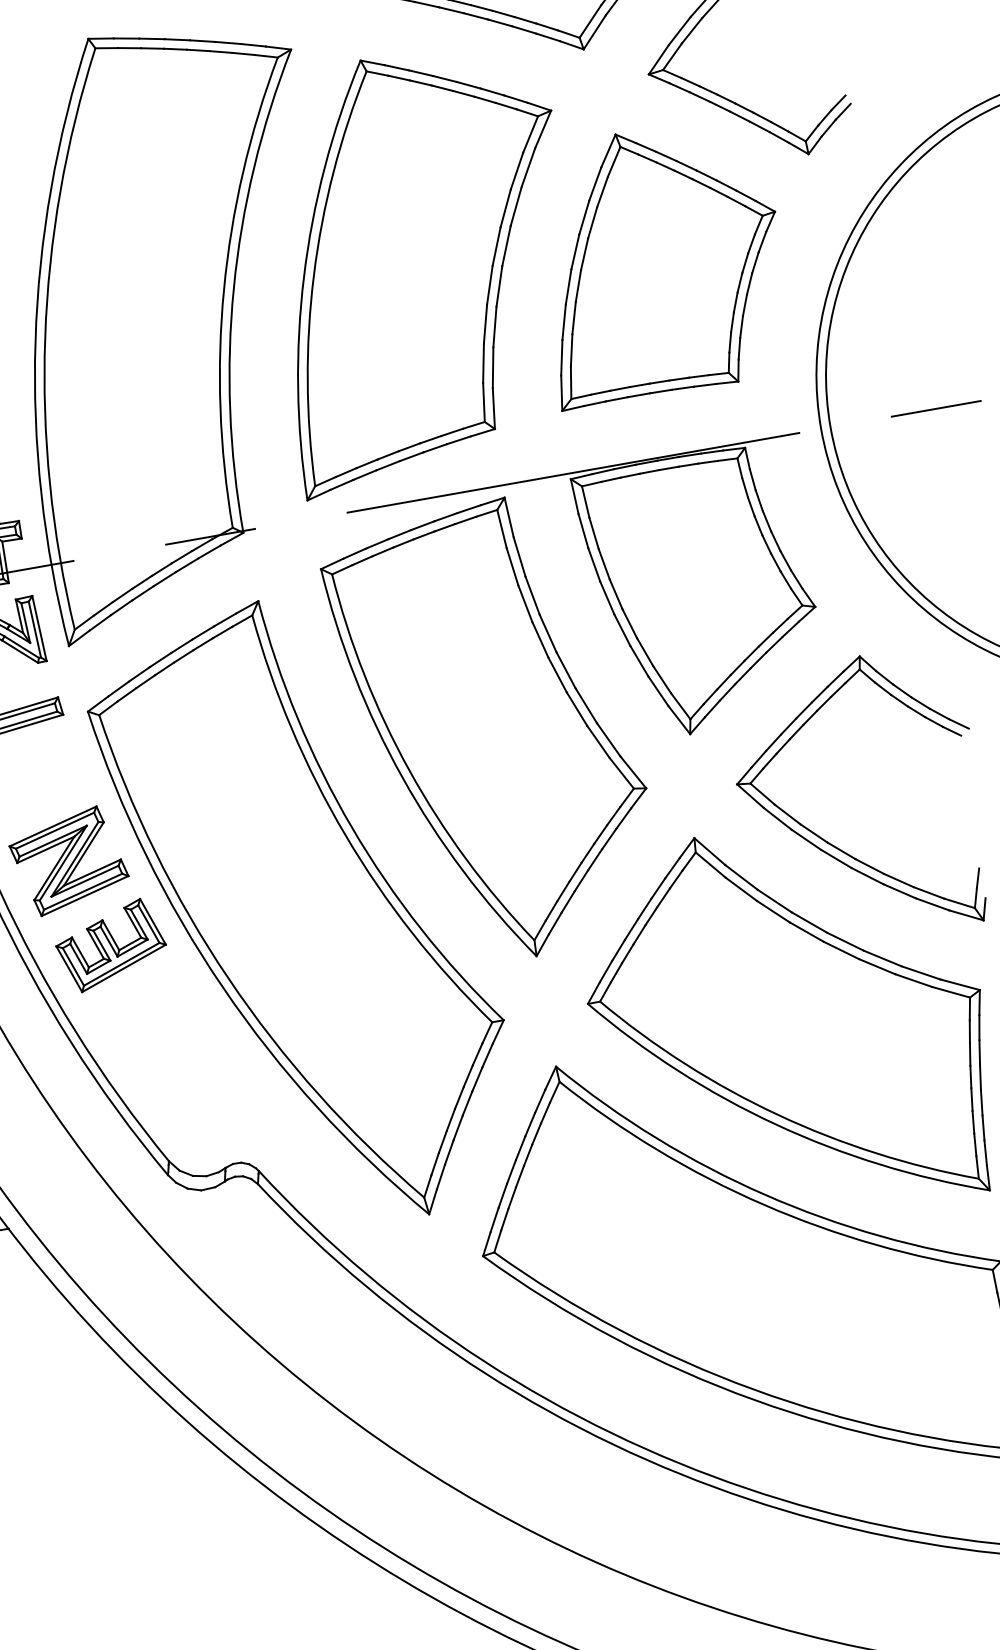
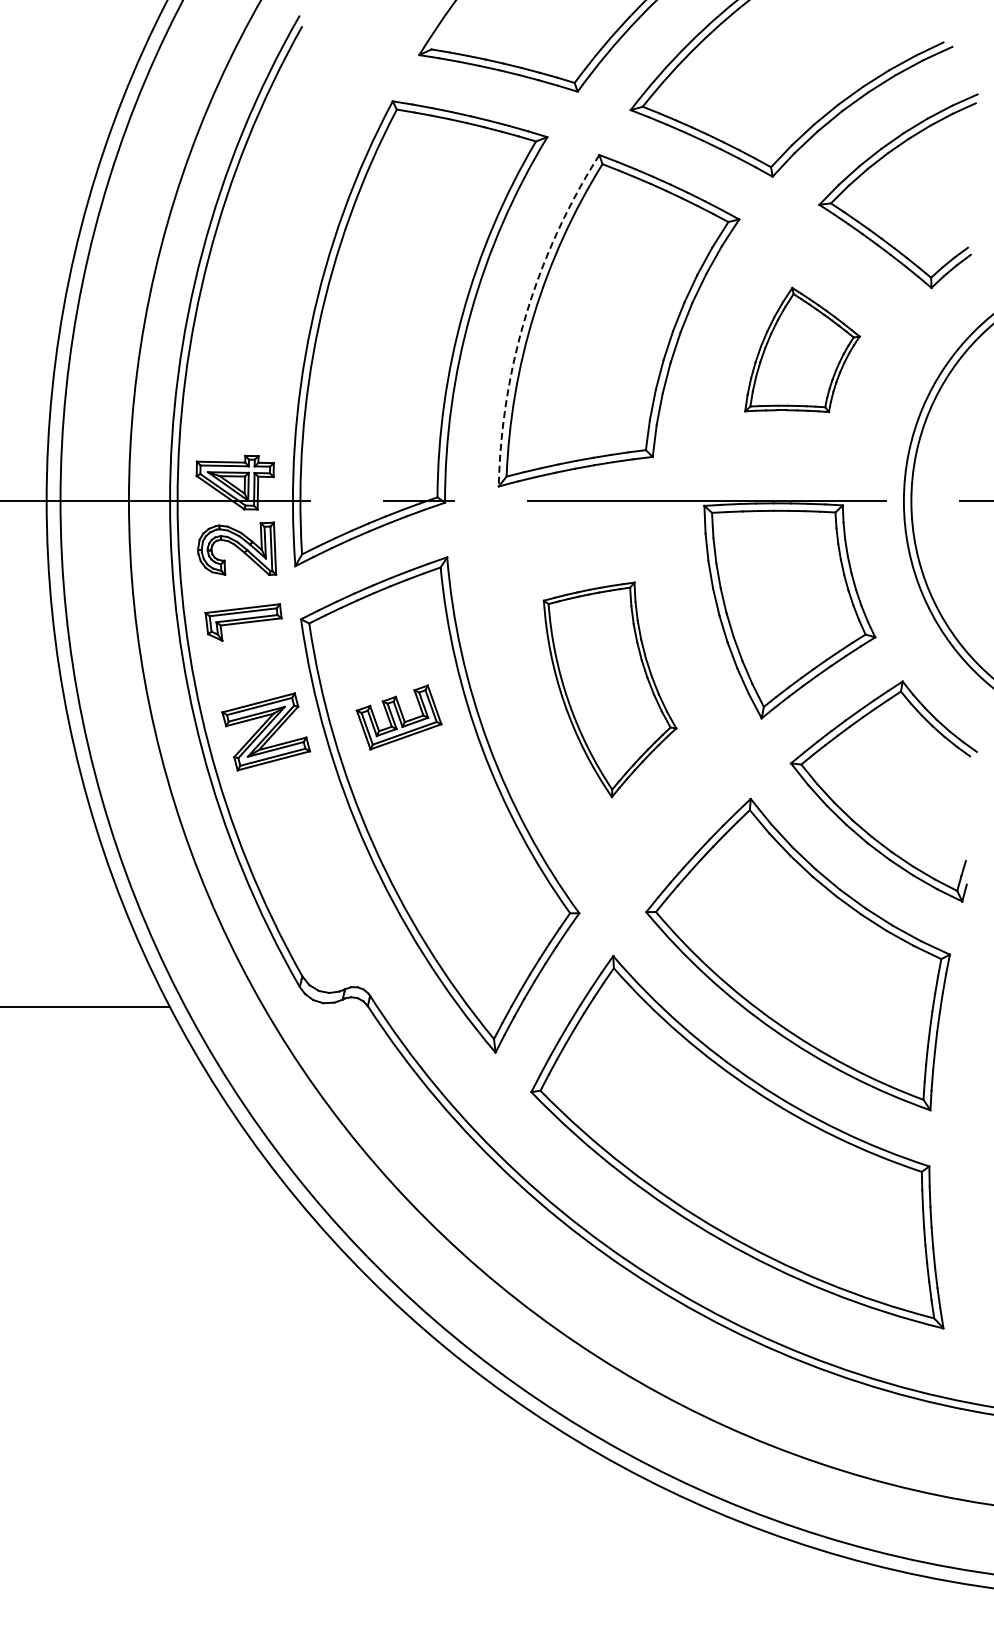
part: (659, 260) -> (802, 349), size x0.6
arc: (304, 276) -> (526, 313), solid -> dashed
part: (492, 731) -> (609, 689), size x0.6
part: (110, 945) -> (398, 717), moved

